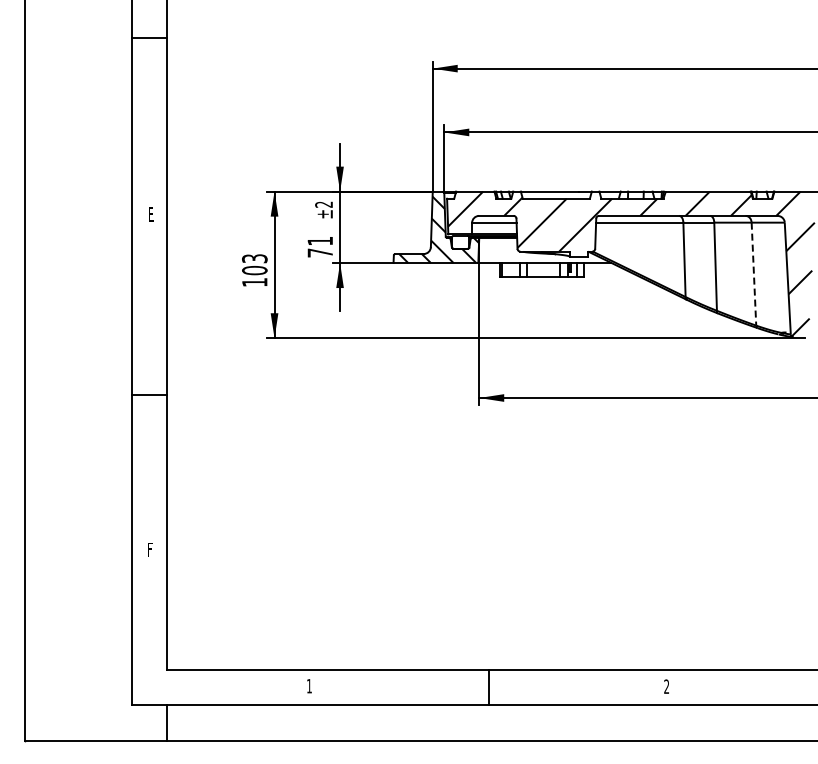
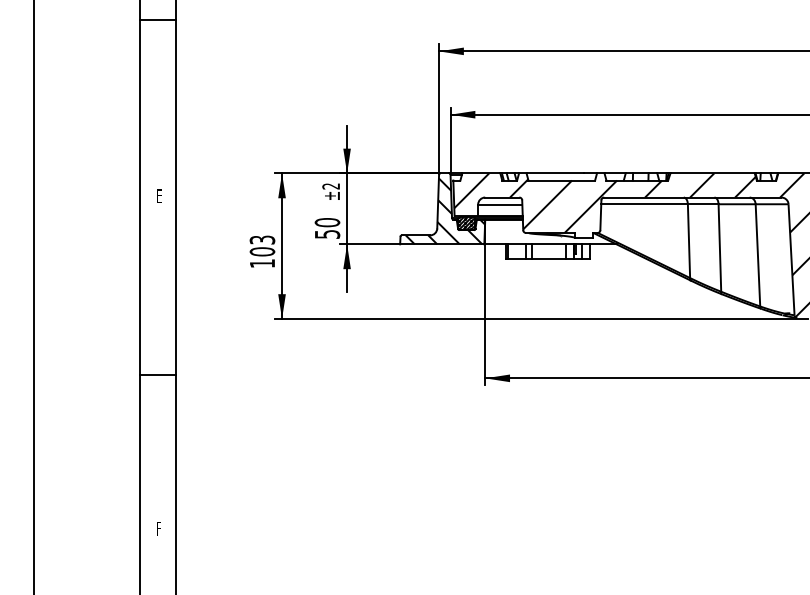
hatch: (460, 241) -> (466, 222), added
text: (320, 246) -> (327, 227), 71 -> 50
line: (753, 274) -> (757, 255), dashed -> solid

